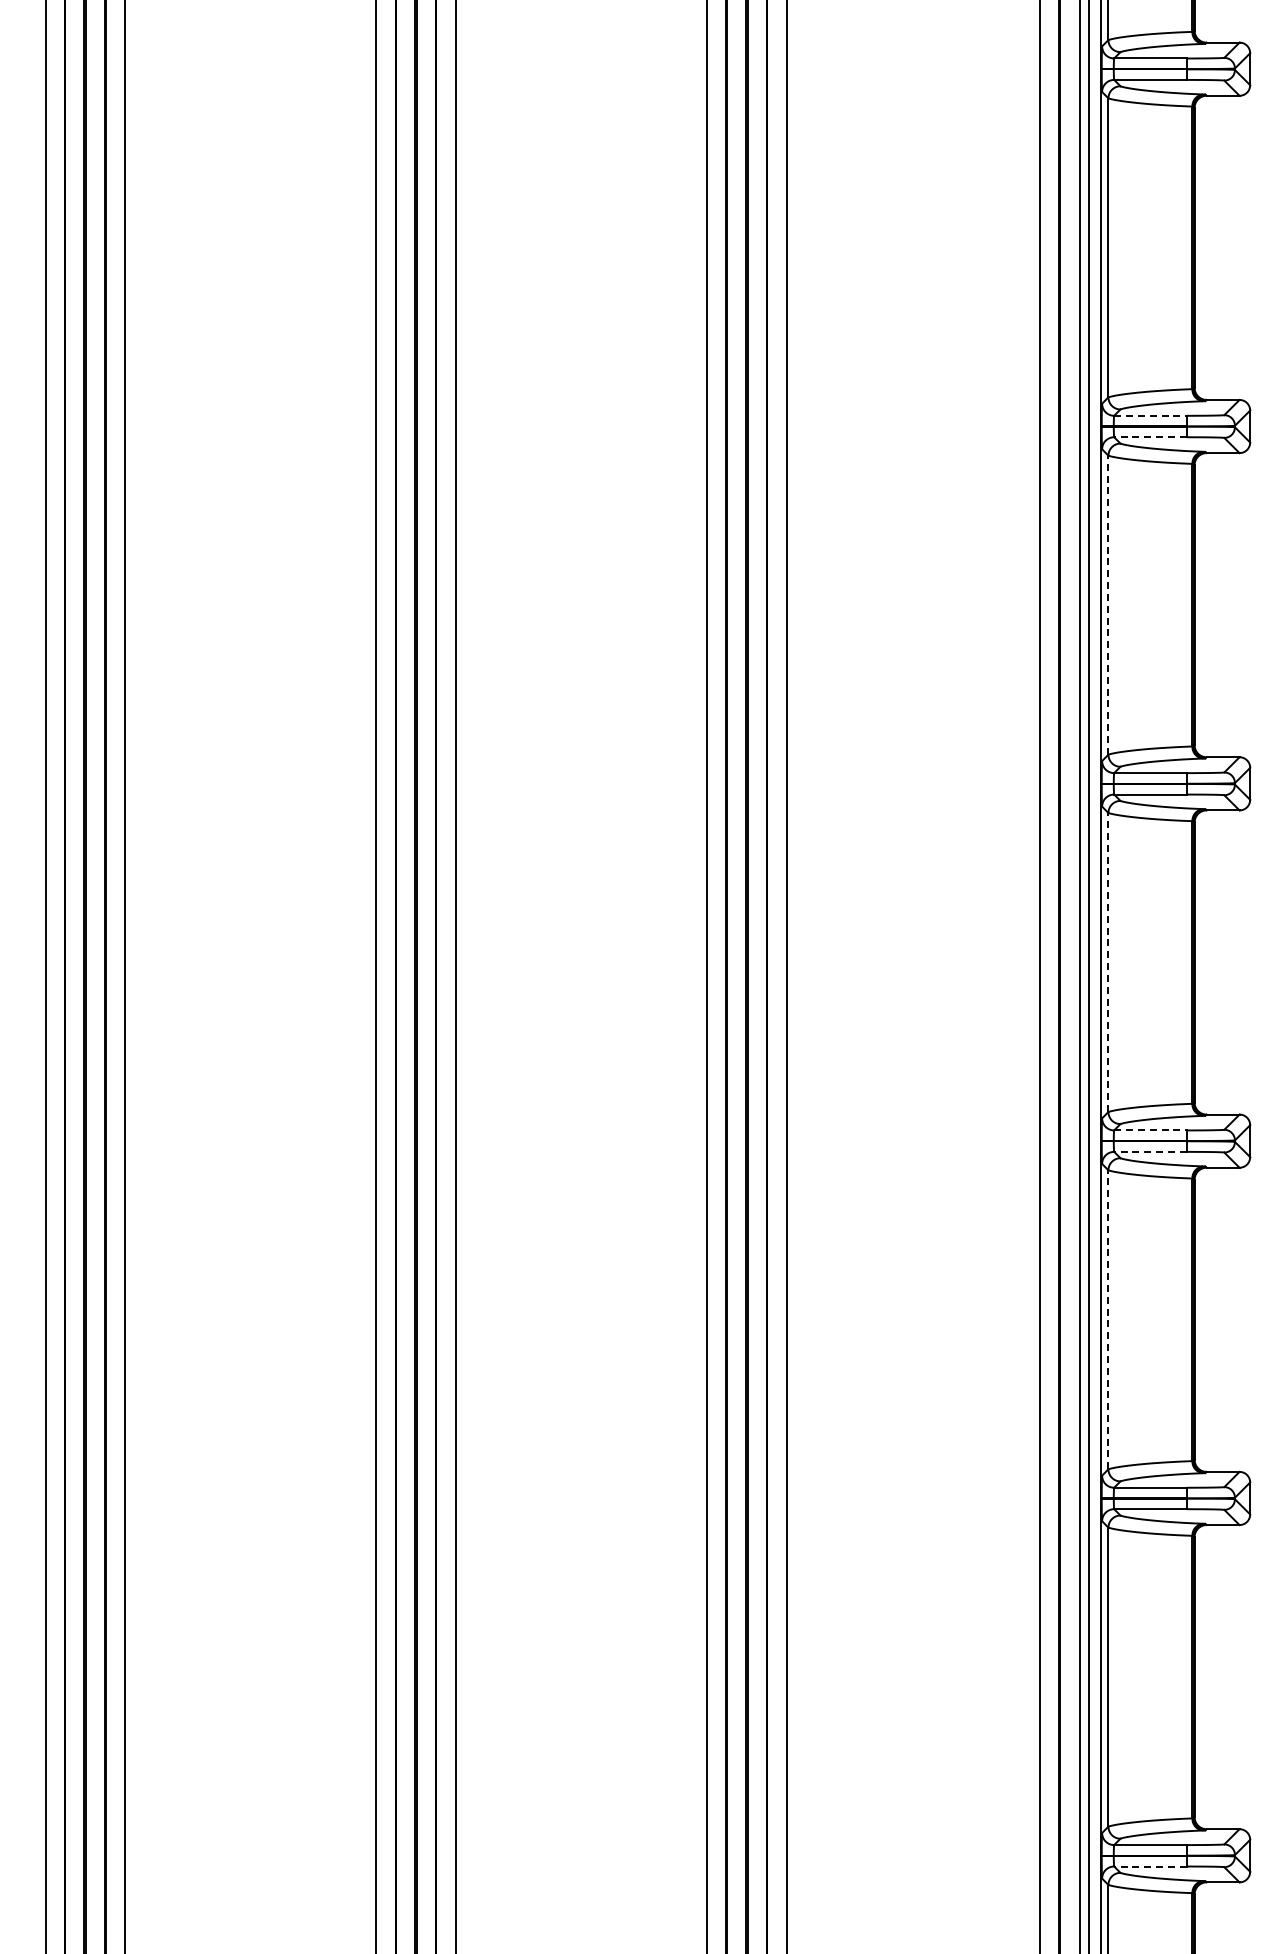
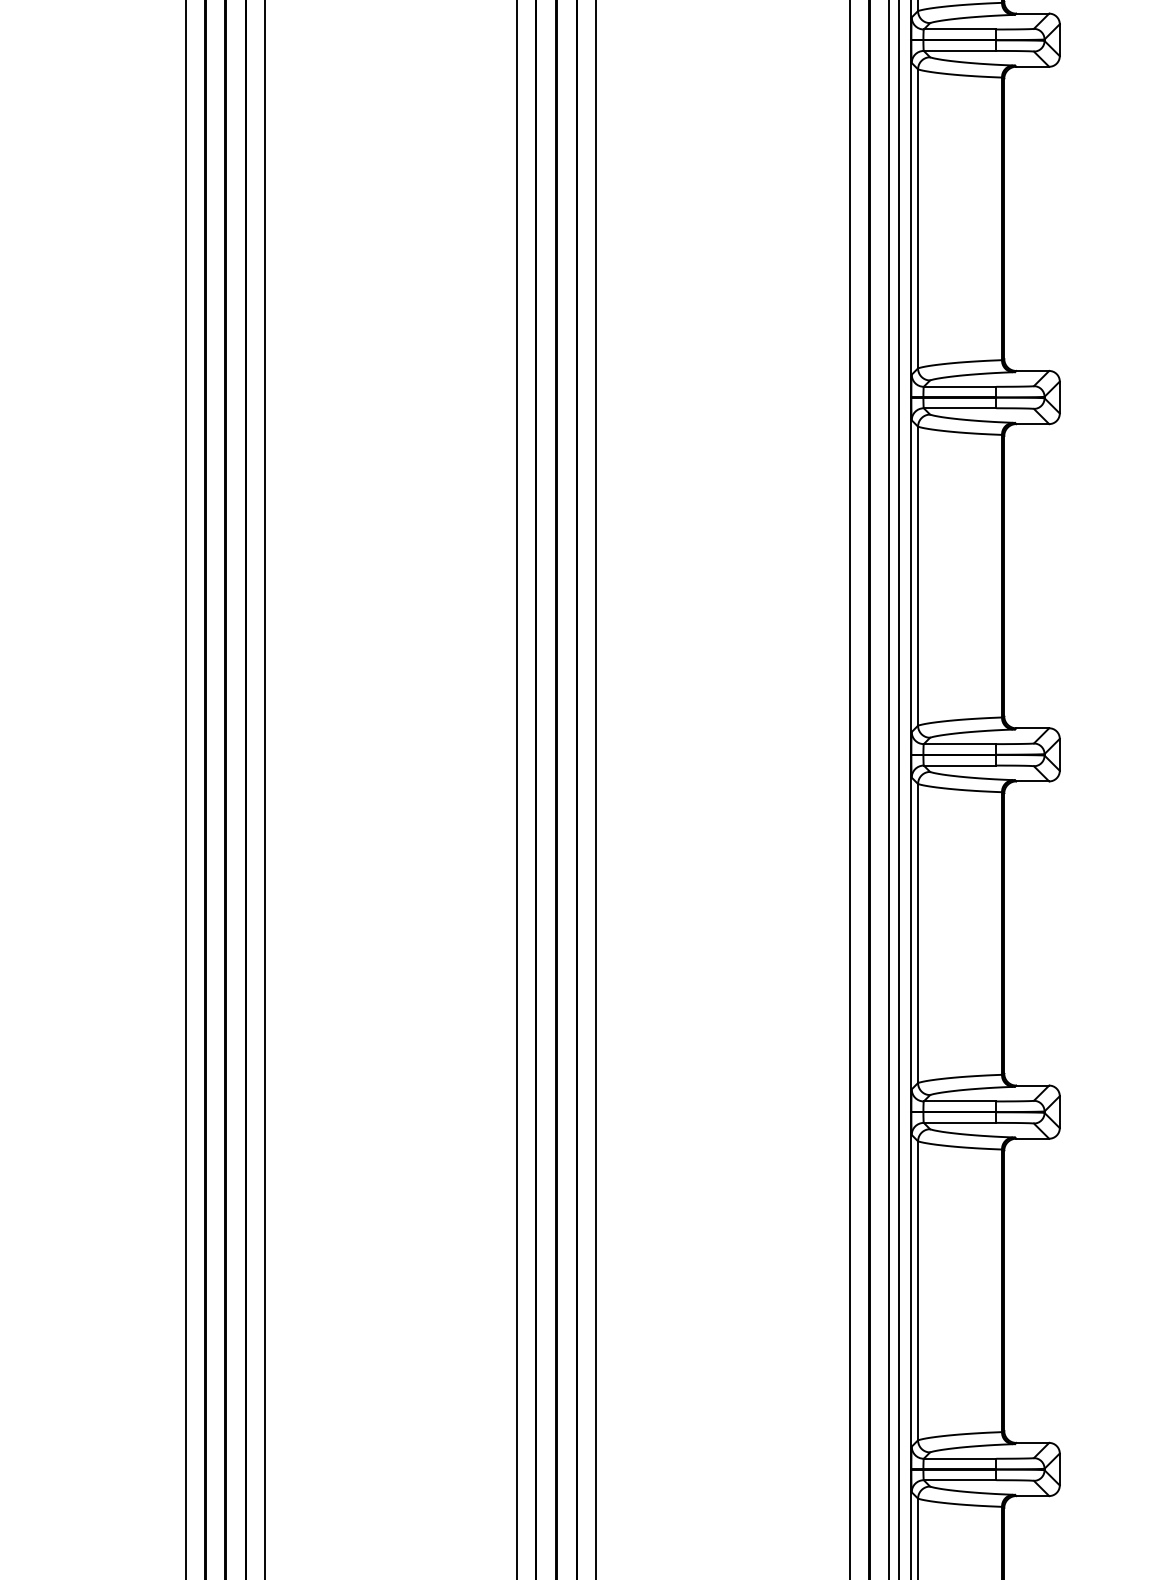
line: (1150, 415) -> (960, 29), dashed -> solid
line: (1149, 437) -> (959, 51), dashed -> solid
line: (1108, 604) -> (918, 218), dashed -> solid
line: (1108, 962) -> (918, 576), dashed -> solid
line: (1150, 1130) -> (960, 744), dashed -> solid
line: (1149, 1151) -> (959, 765), dashed -> solid
line: (1108, 1319) -> (918, 933), dashed -> solid
line: (1149, 1866) -> (959, 1480), dashed -> solid

